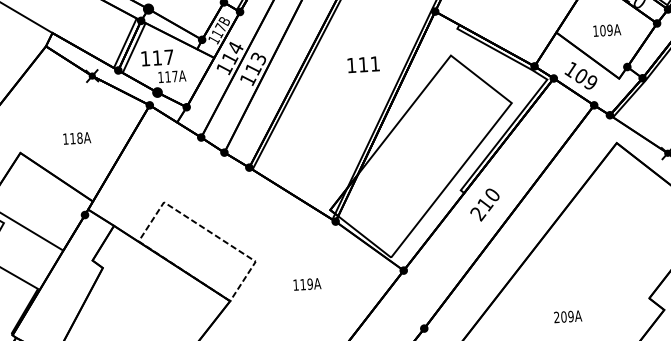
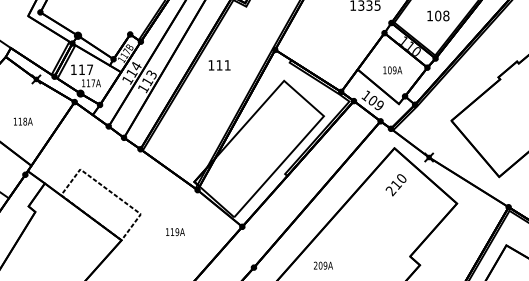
text: (363, 64) -> (219, 65), moved
text: (484, 205) -> (395, 185), moved
text: (568, 316) -> (323, 265), moved

